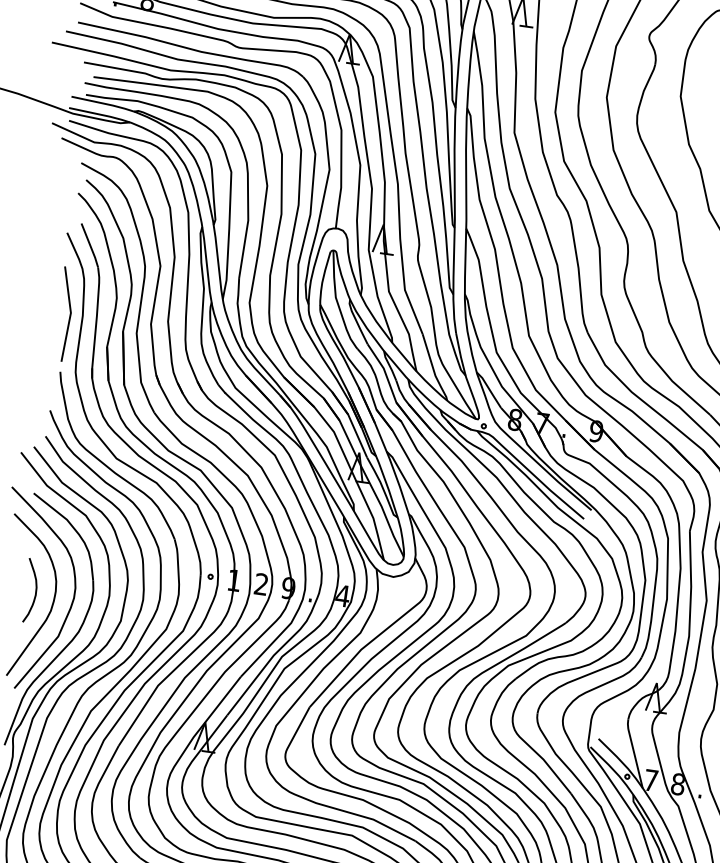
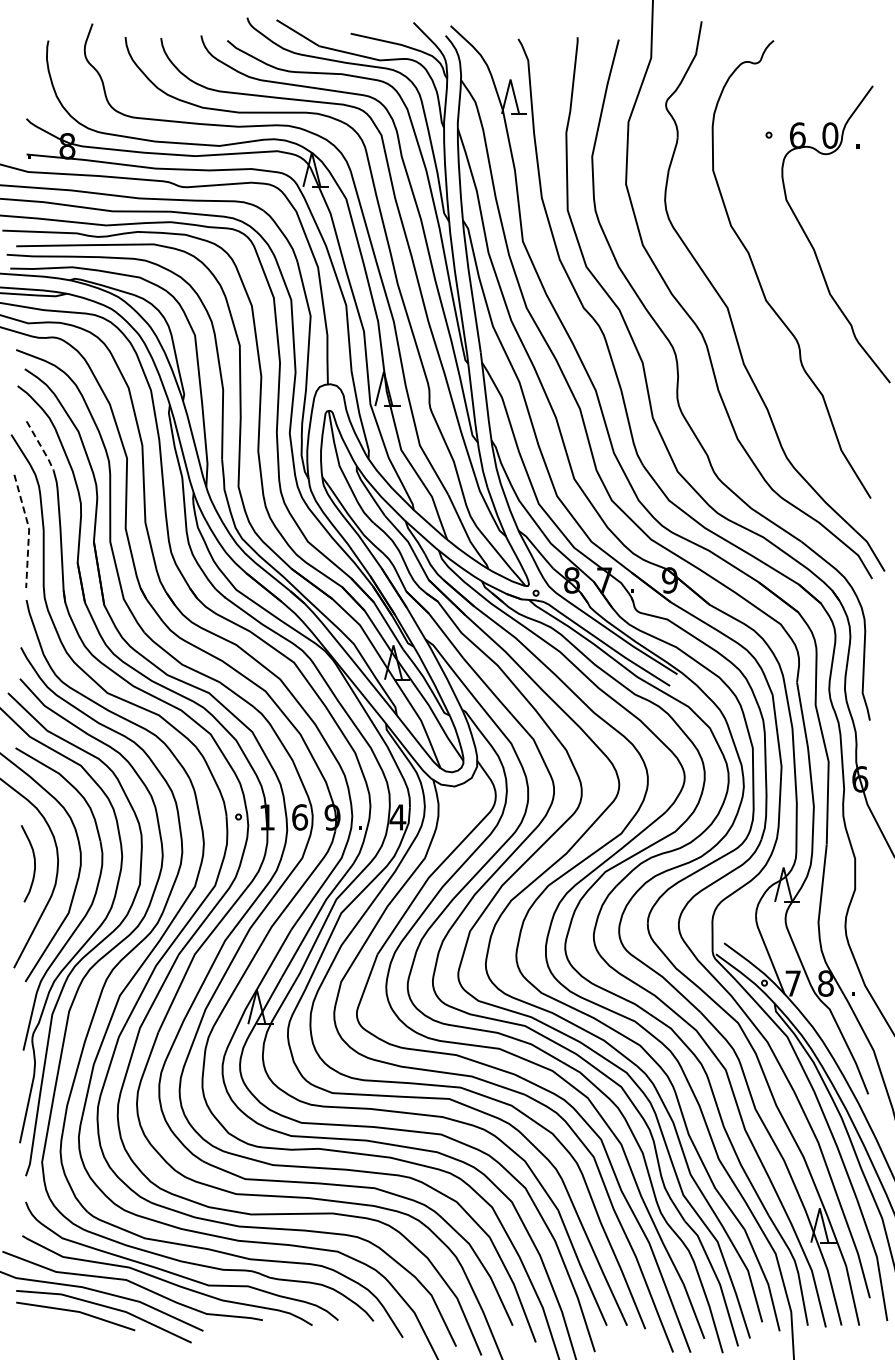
line: (90, 246) -> (41, 446), solid -> dashed
line: (70, 314) -> (29, 530), solid -> dashed
text: (261, 584) -> (300, 817), 2 -> 6

